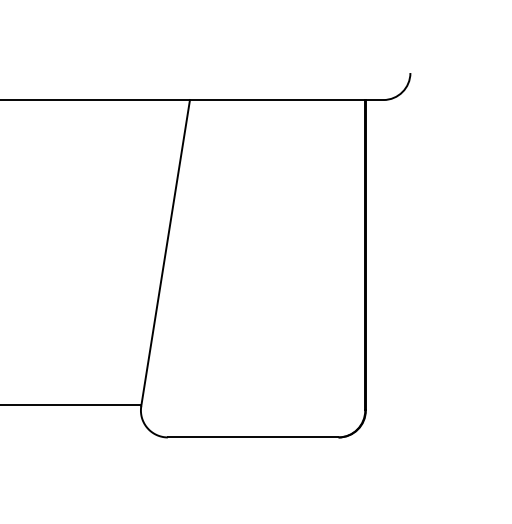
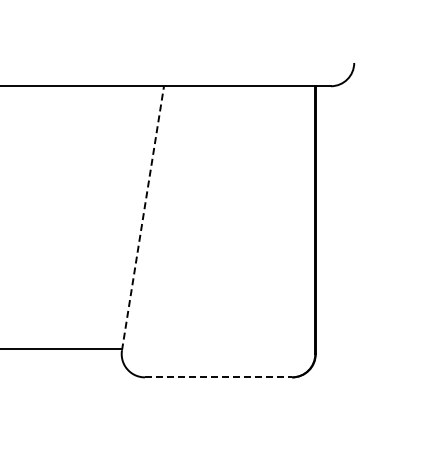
line: (166, 253) -> (143, 218), solid -> dashed
line: (253, 437) -> (218, 377), solid -> dashed

